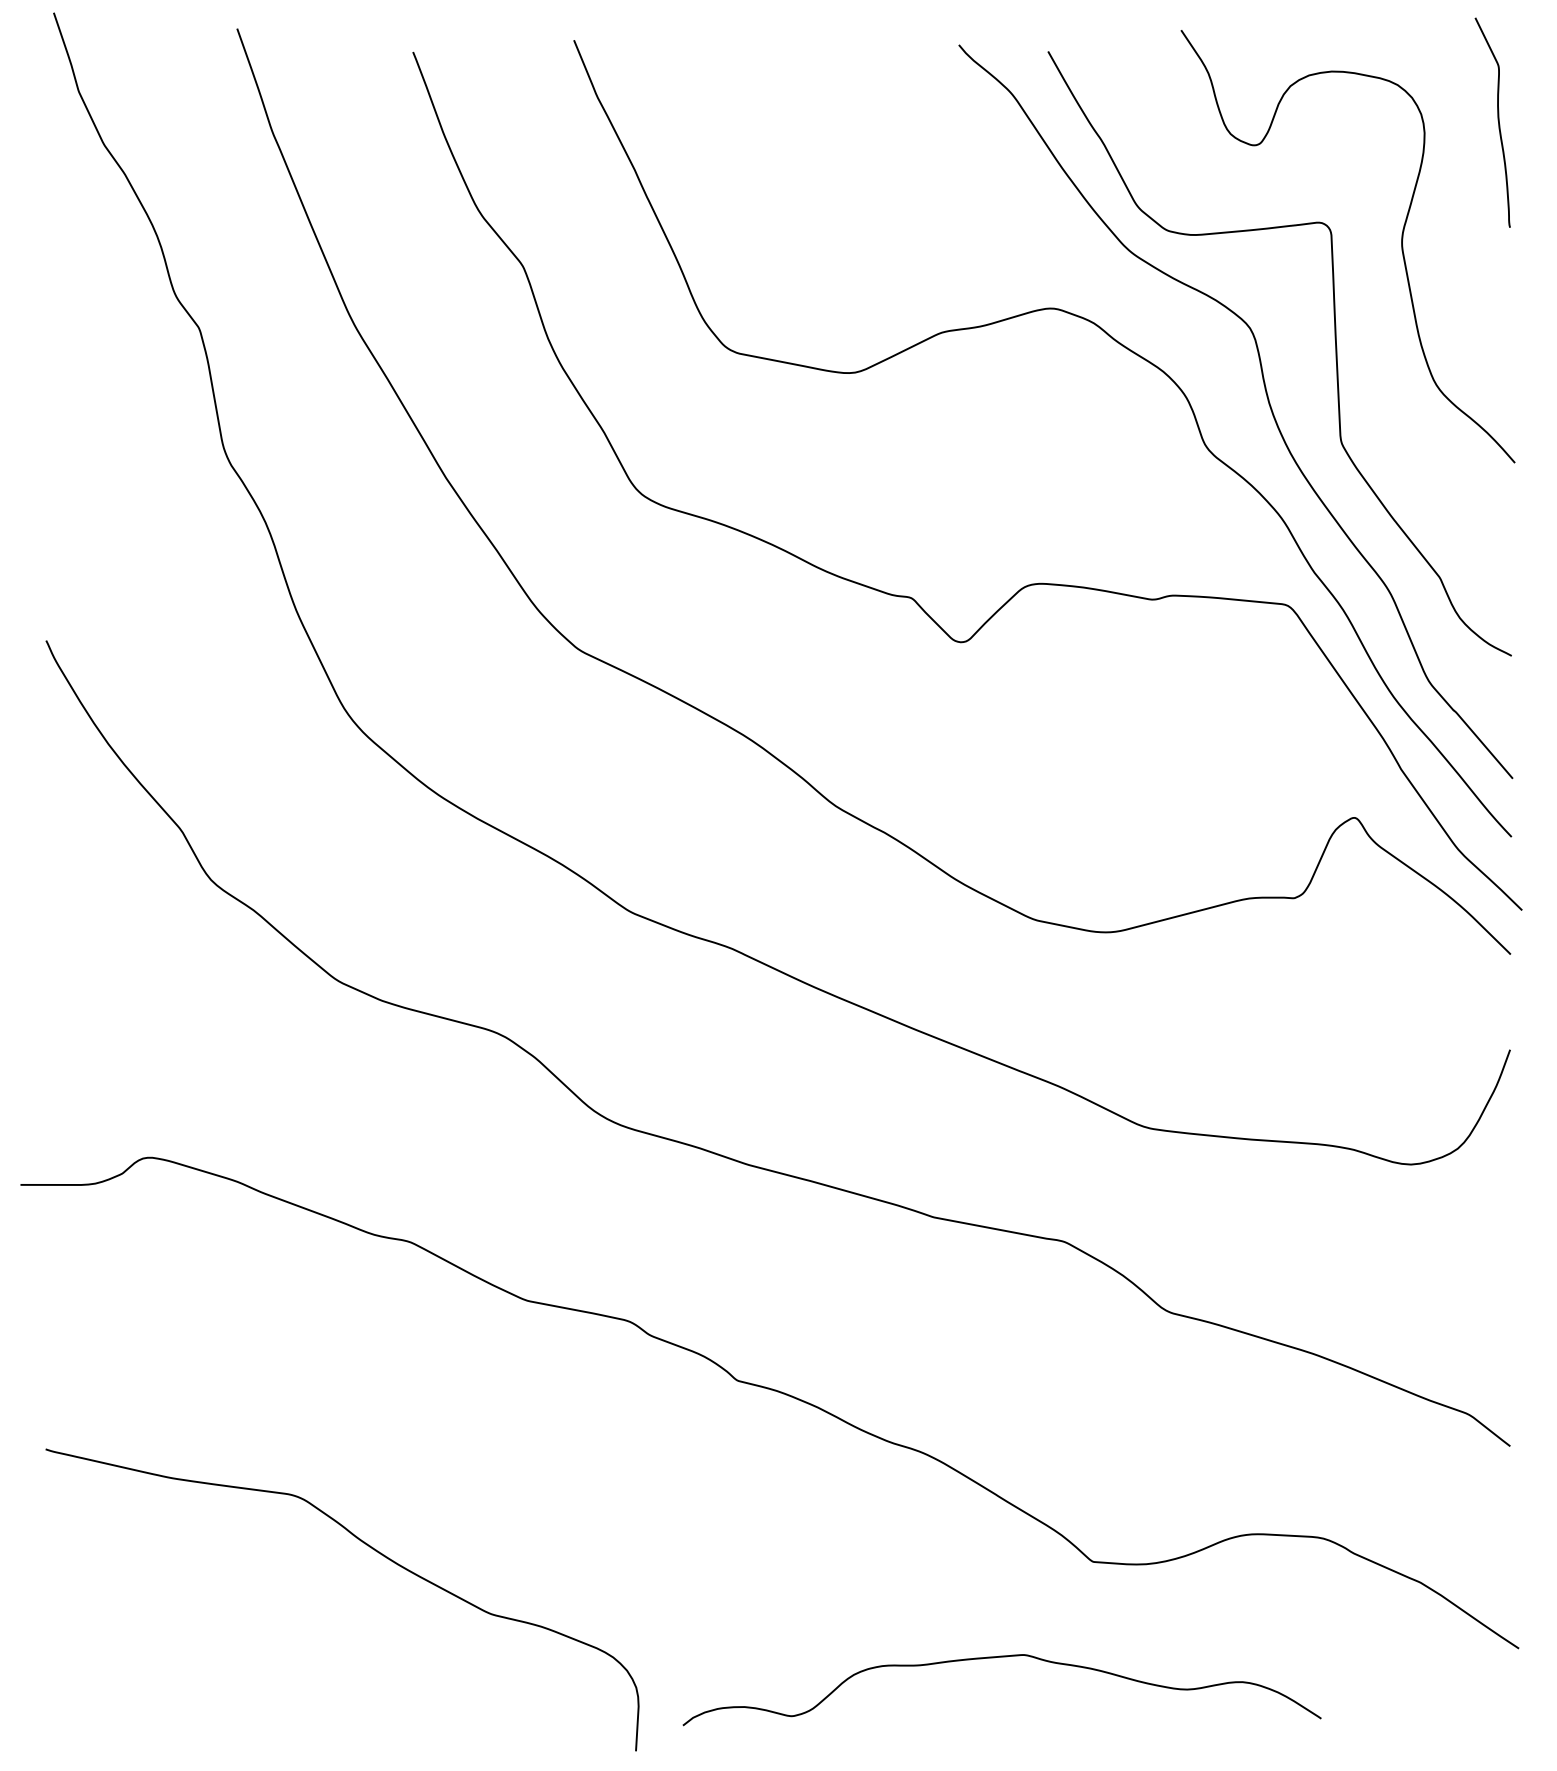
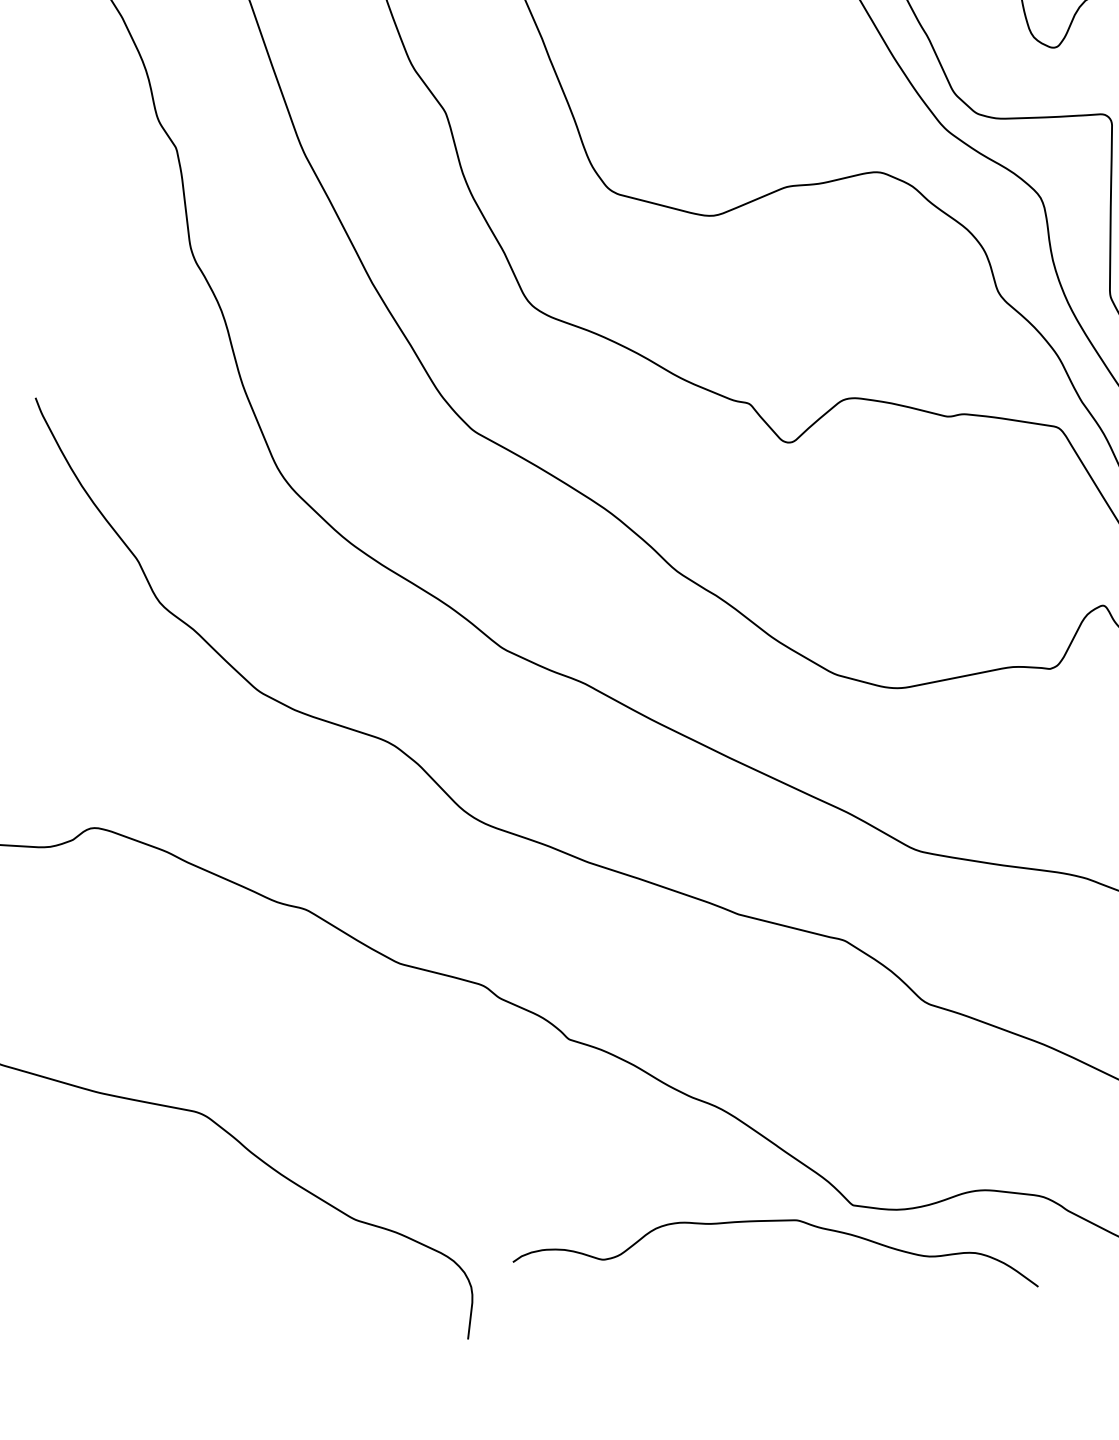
curve: (994, 1658) -> (772, 1221), moved

